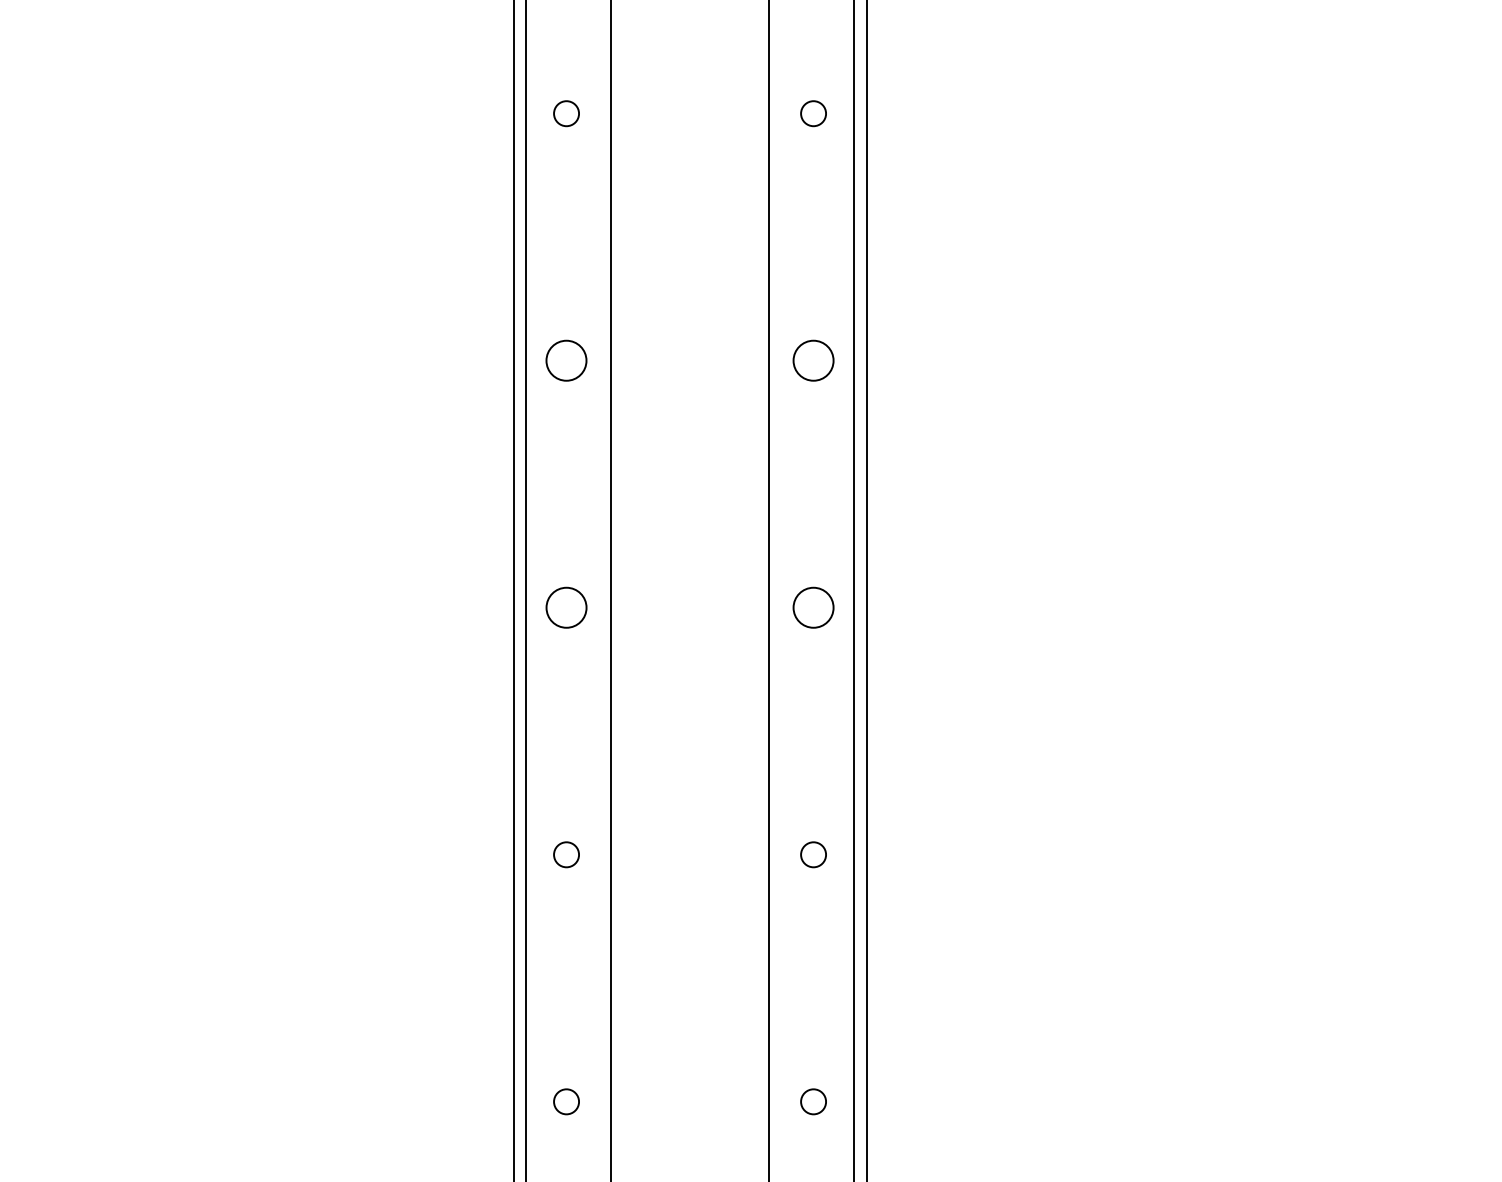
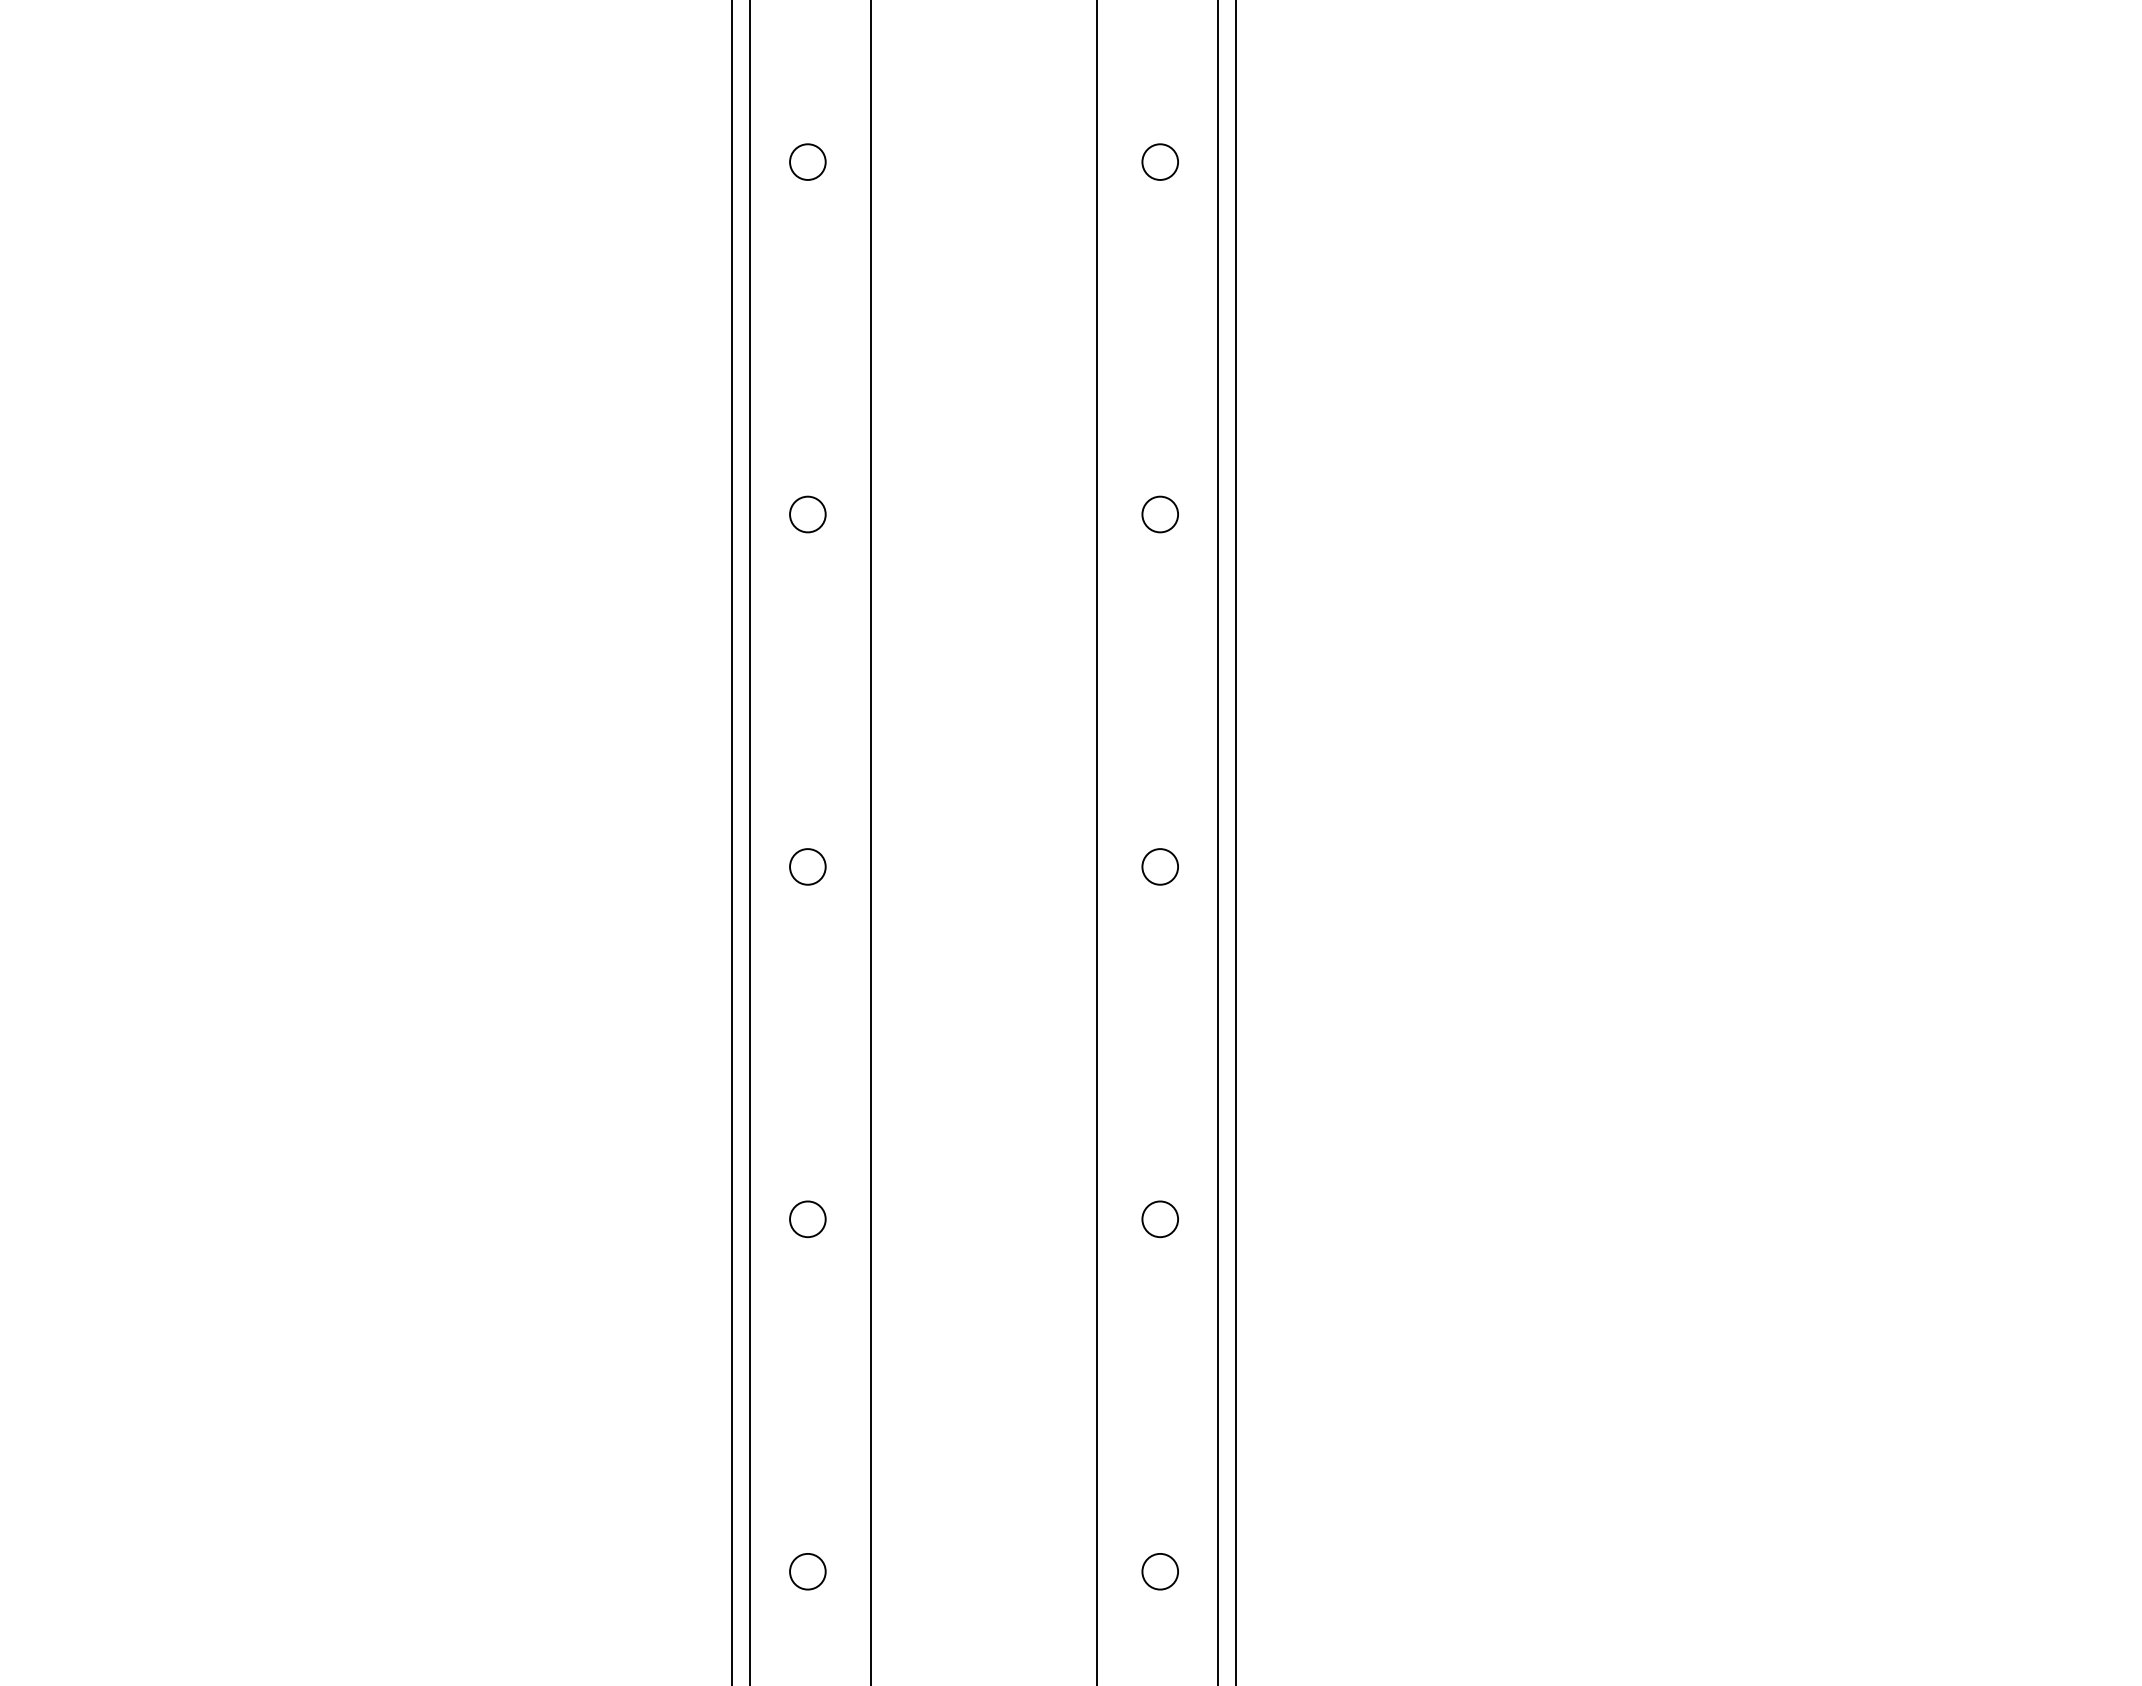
circle: (566, 360) -> (807, 514), size x0.62
circle: (813, 360) -> (1160, 514), size x0.62
circle: (566, 607) -> (807, 866), size x0.62
circle: (813, 607) -> (1160, 866), size x0.62

